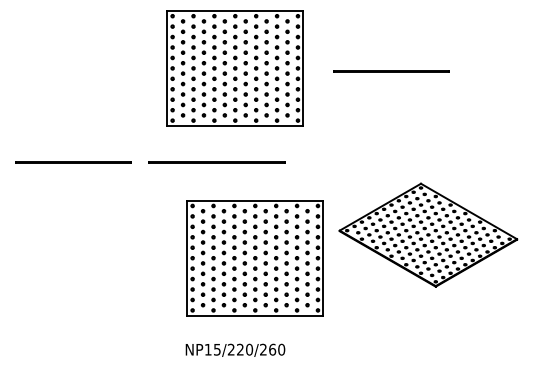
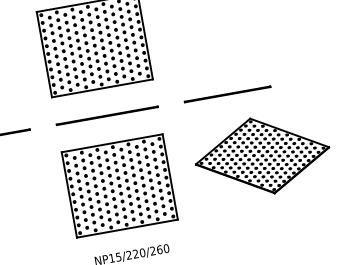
line: (391, 71) -> (227, 94), moved
line: (216, 162) -> (106, 115), moved
part: (428, 234) -> (262, 155), moved
part: (254, 258) -> (119, 186), moved

